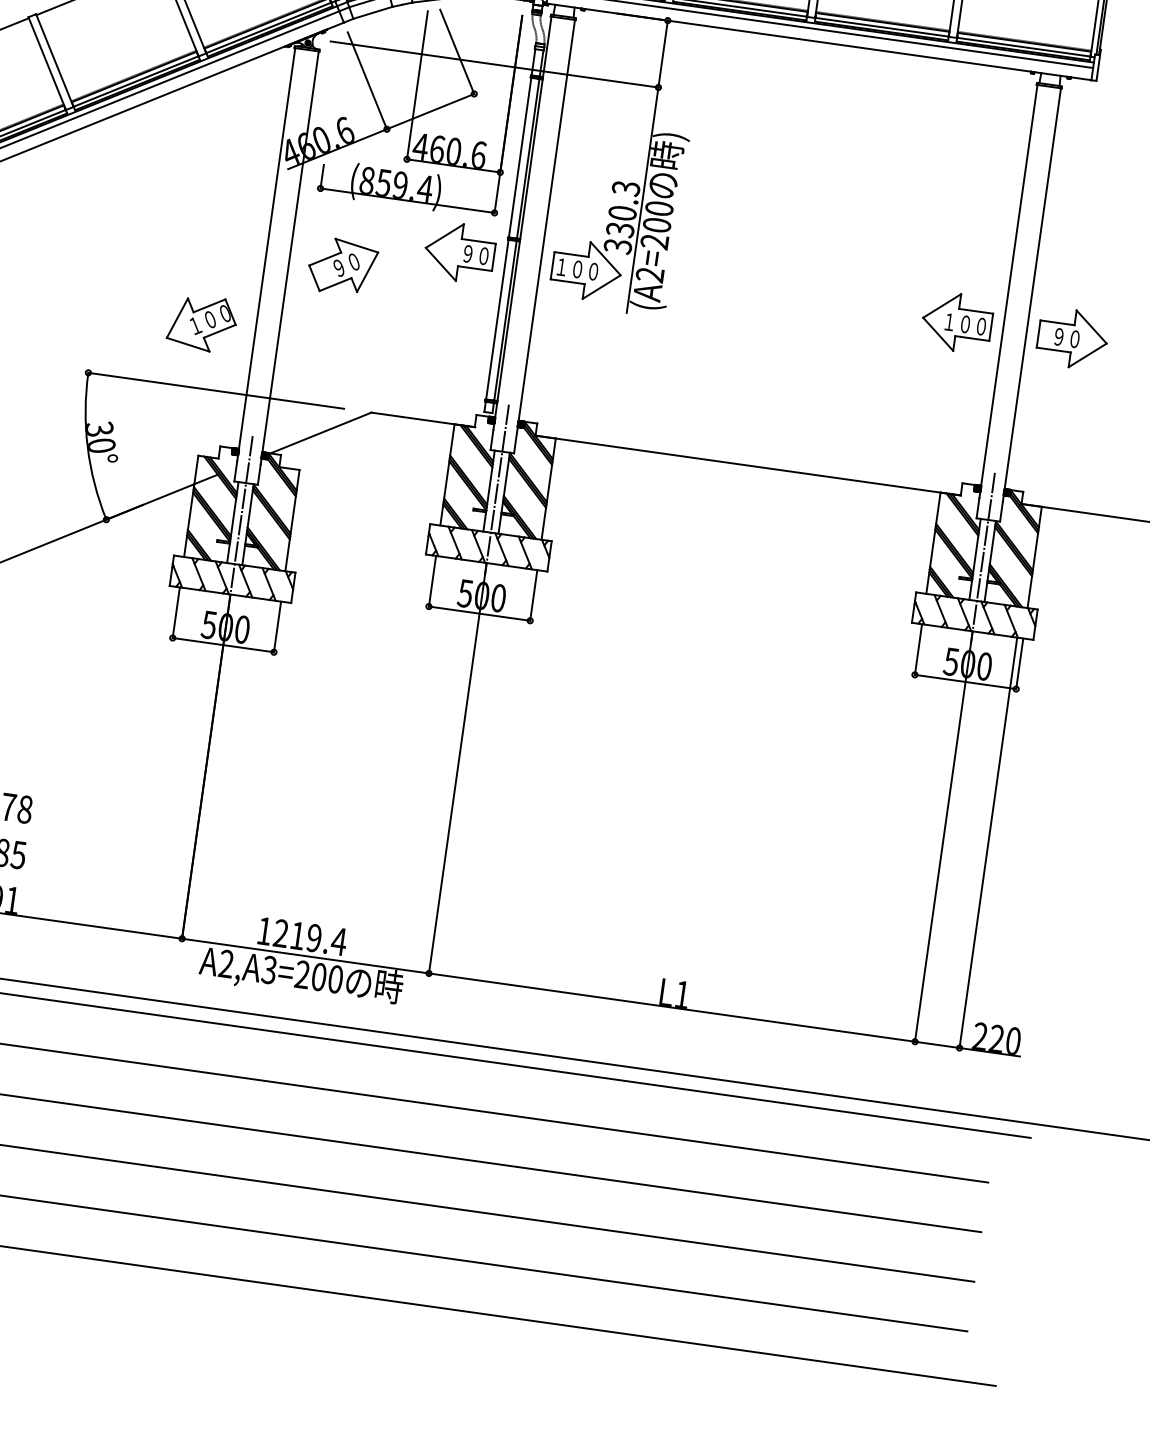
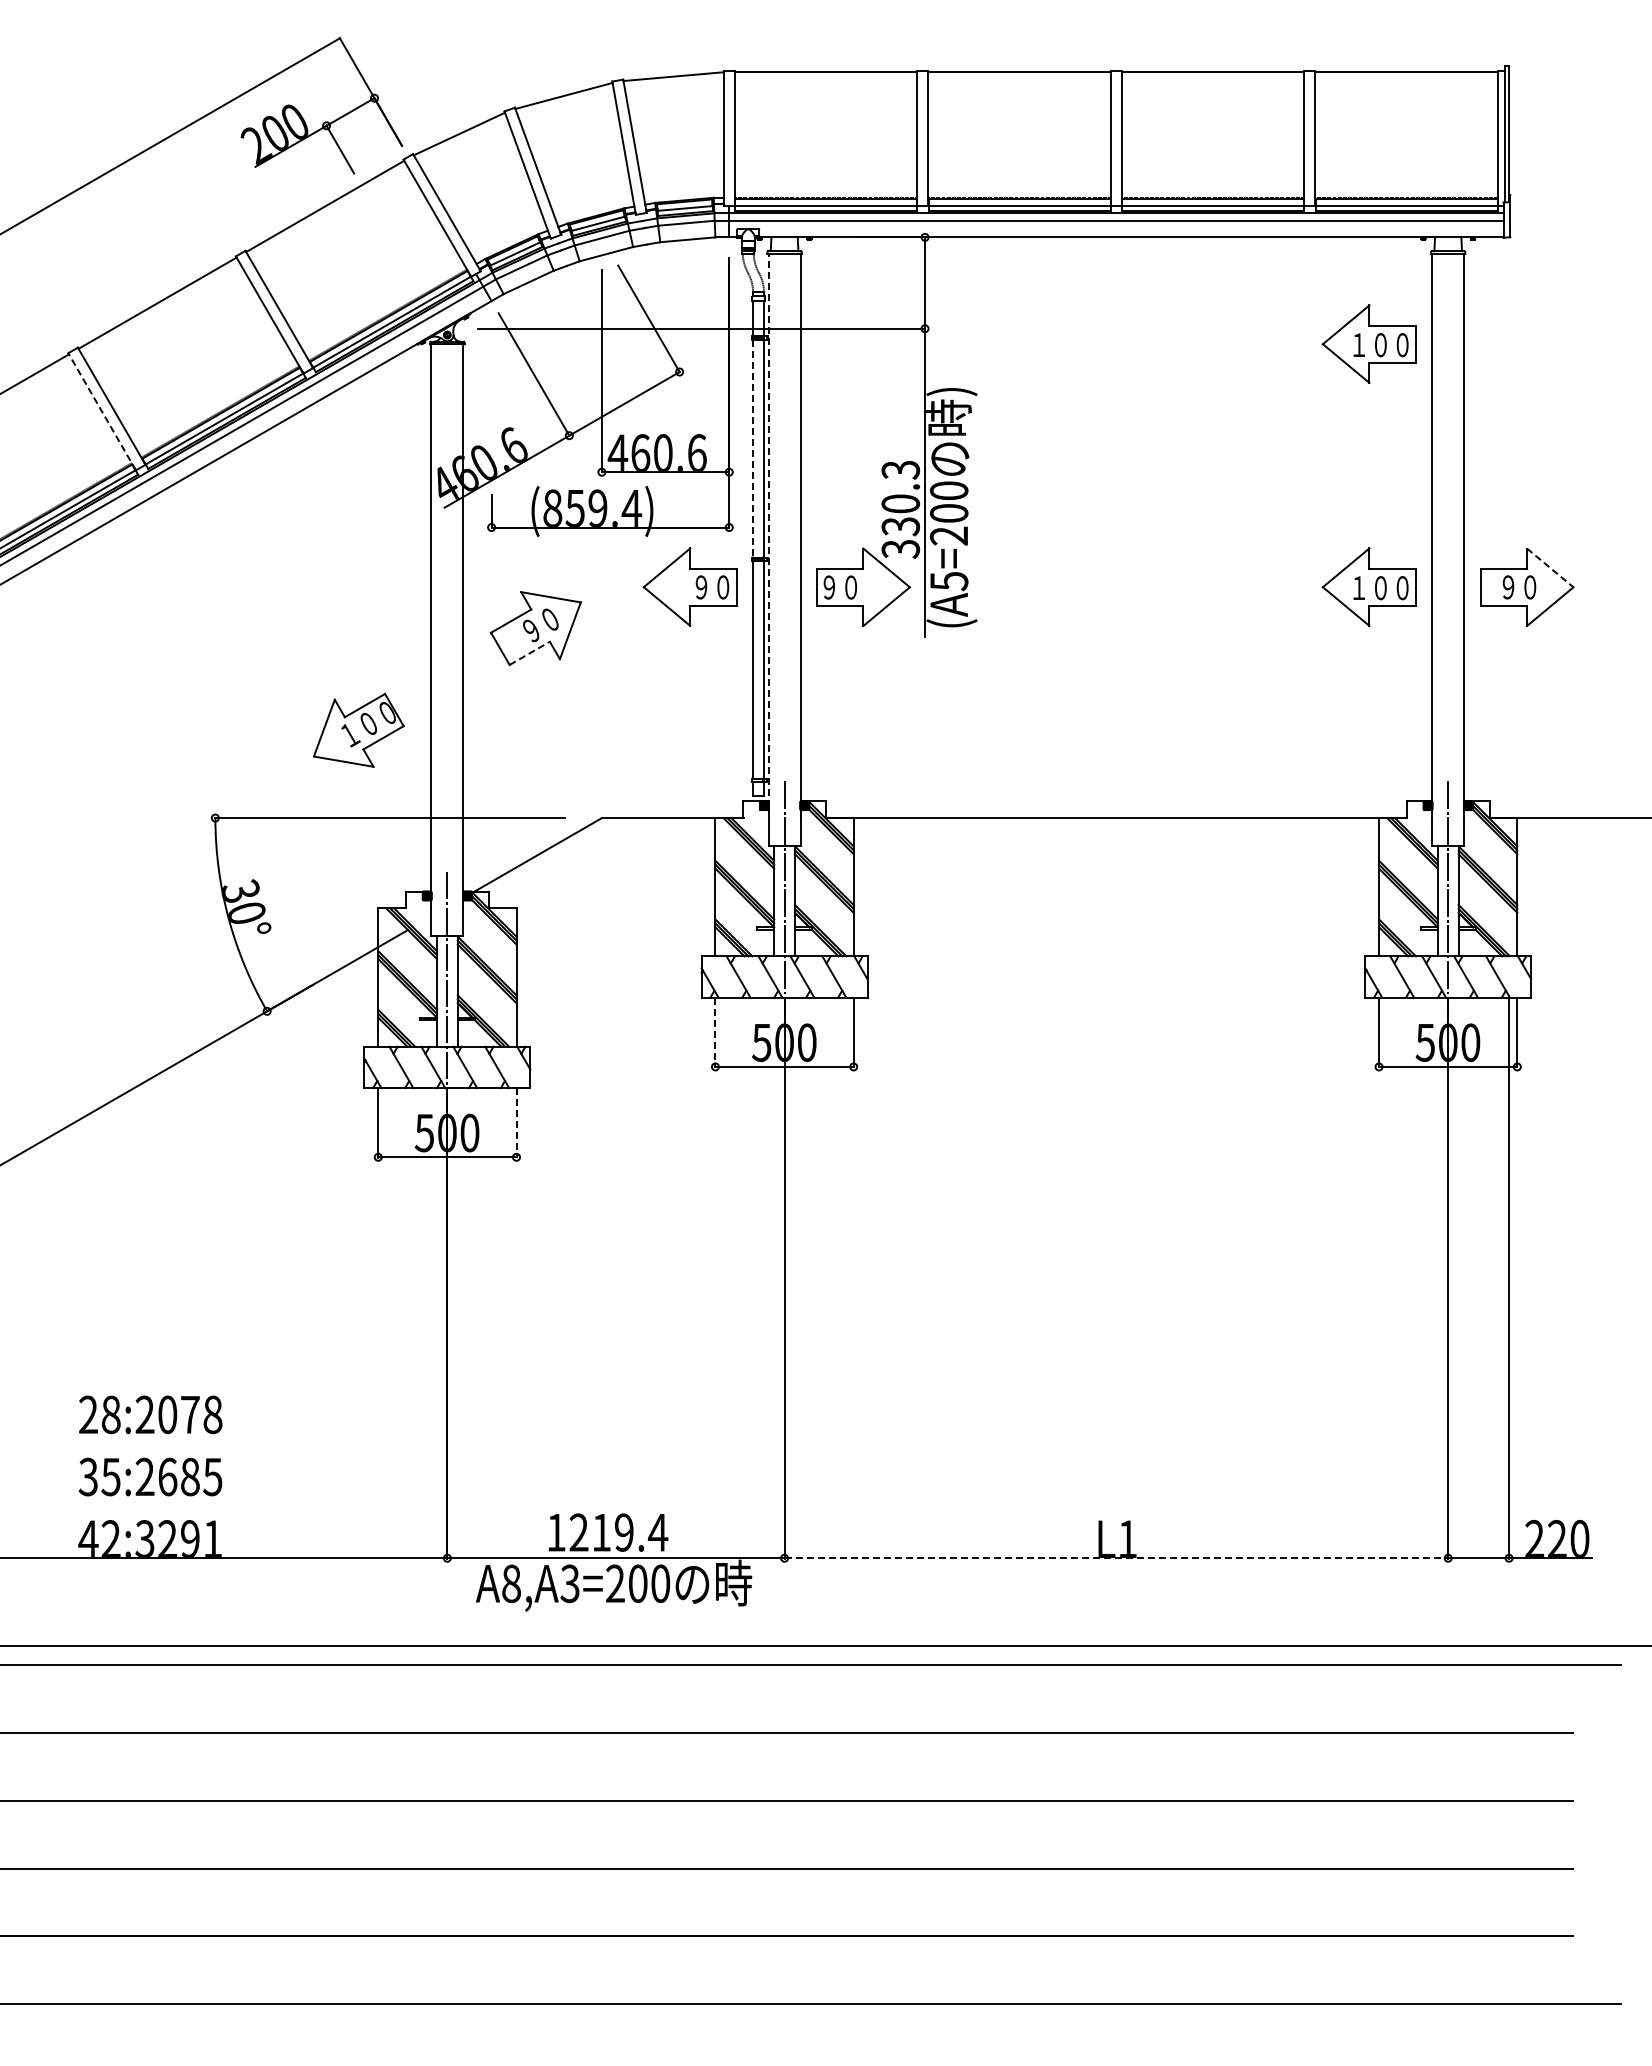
line: (47, 63) -> (102, 411), solid -> dashed
part: (981, 143) -> (1368, 343), added
line: (520, 157) -> (753, 448), solid -> dashed
line: (522, 222) -> (768, 535), solid -> dashed
text: (577, 269) -> (850, 587), １００ -> ９０
text: (650, 275) -> (949, 581), (A2=200 -> (A5=200
line: (336, 284) -> (530, 653), solid -> dashed
line: (1091, 327) -> (1550, 568), solid -> dashed
line: (432, 581) -> (715, 1032), solid -> dashed
line: (277, 627) -> (516, 1123), solid -> dashed
text: (226, 963) -> (511, 1583), A2,A3=200 -> A8,A3=200
line: (672, 1007) -> (1116, 1558), solid -> dashed

